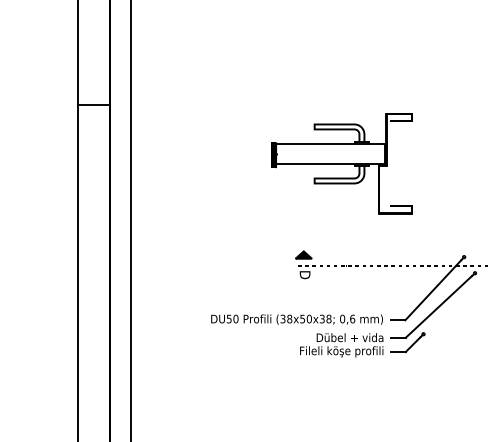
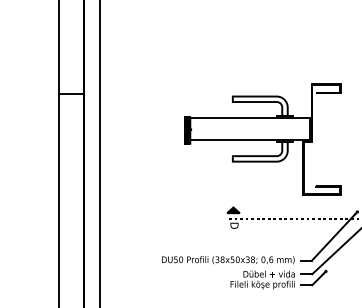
part: (341, 163) -> (262, 139), size x1.43

